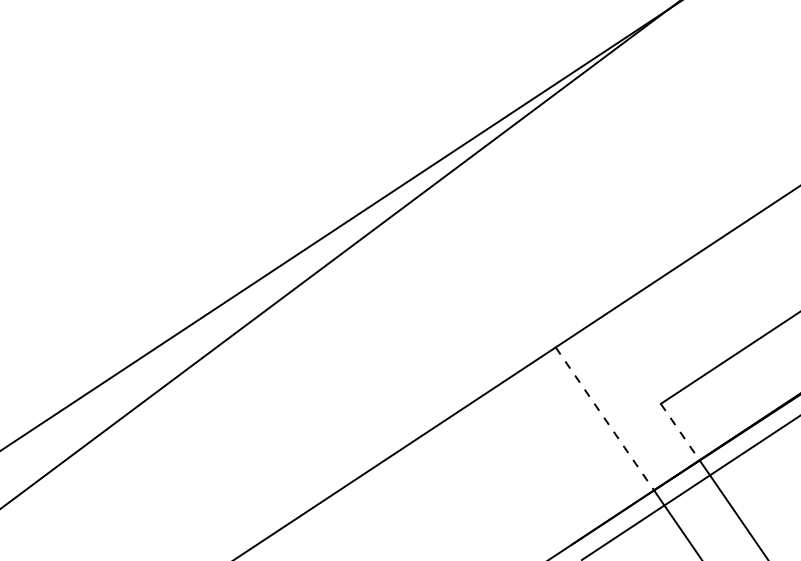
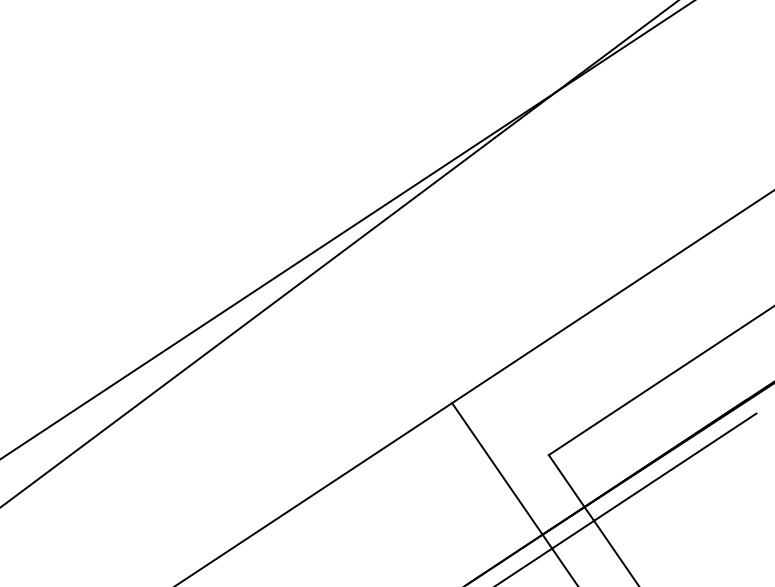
line: (605, 418) -> (497, 468), dashed -> solid
line: (680, 432) -> (566, 481), dashed -> solid

